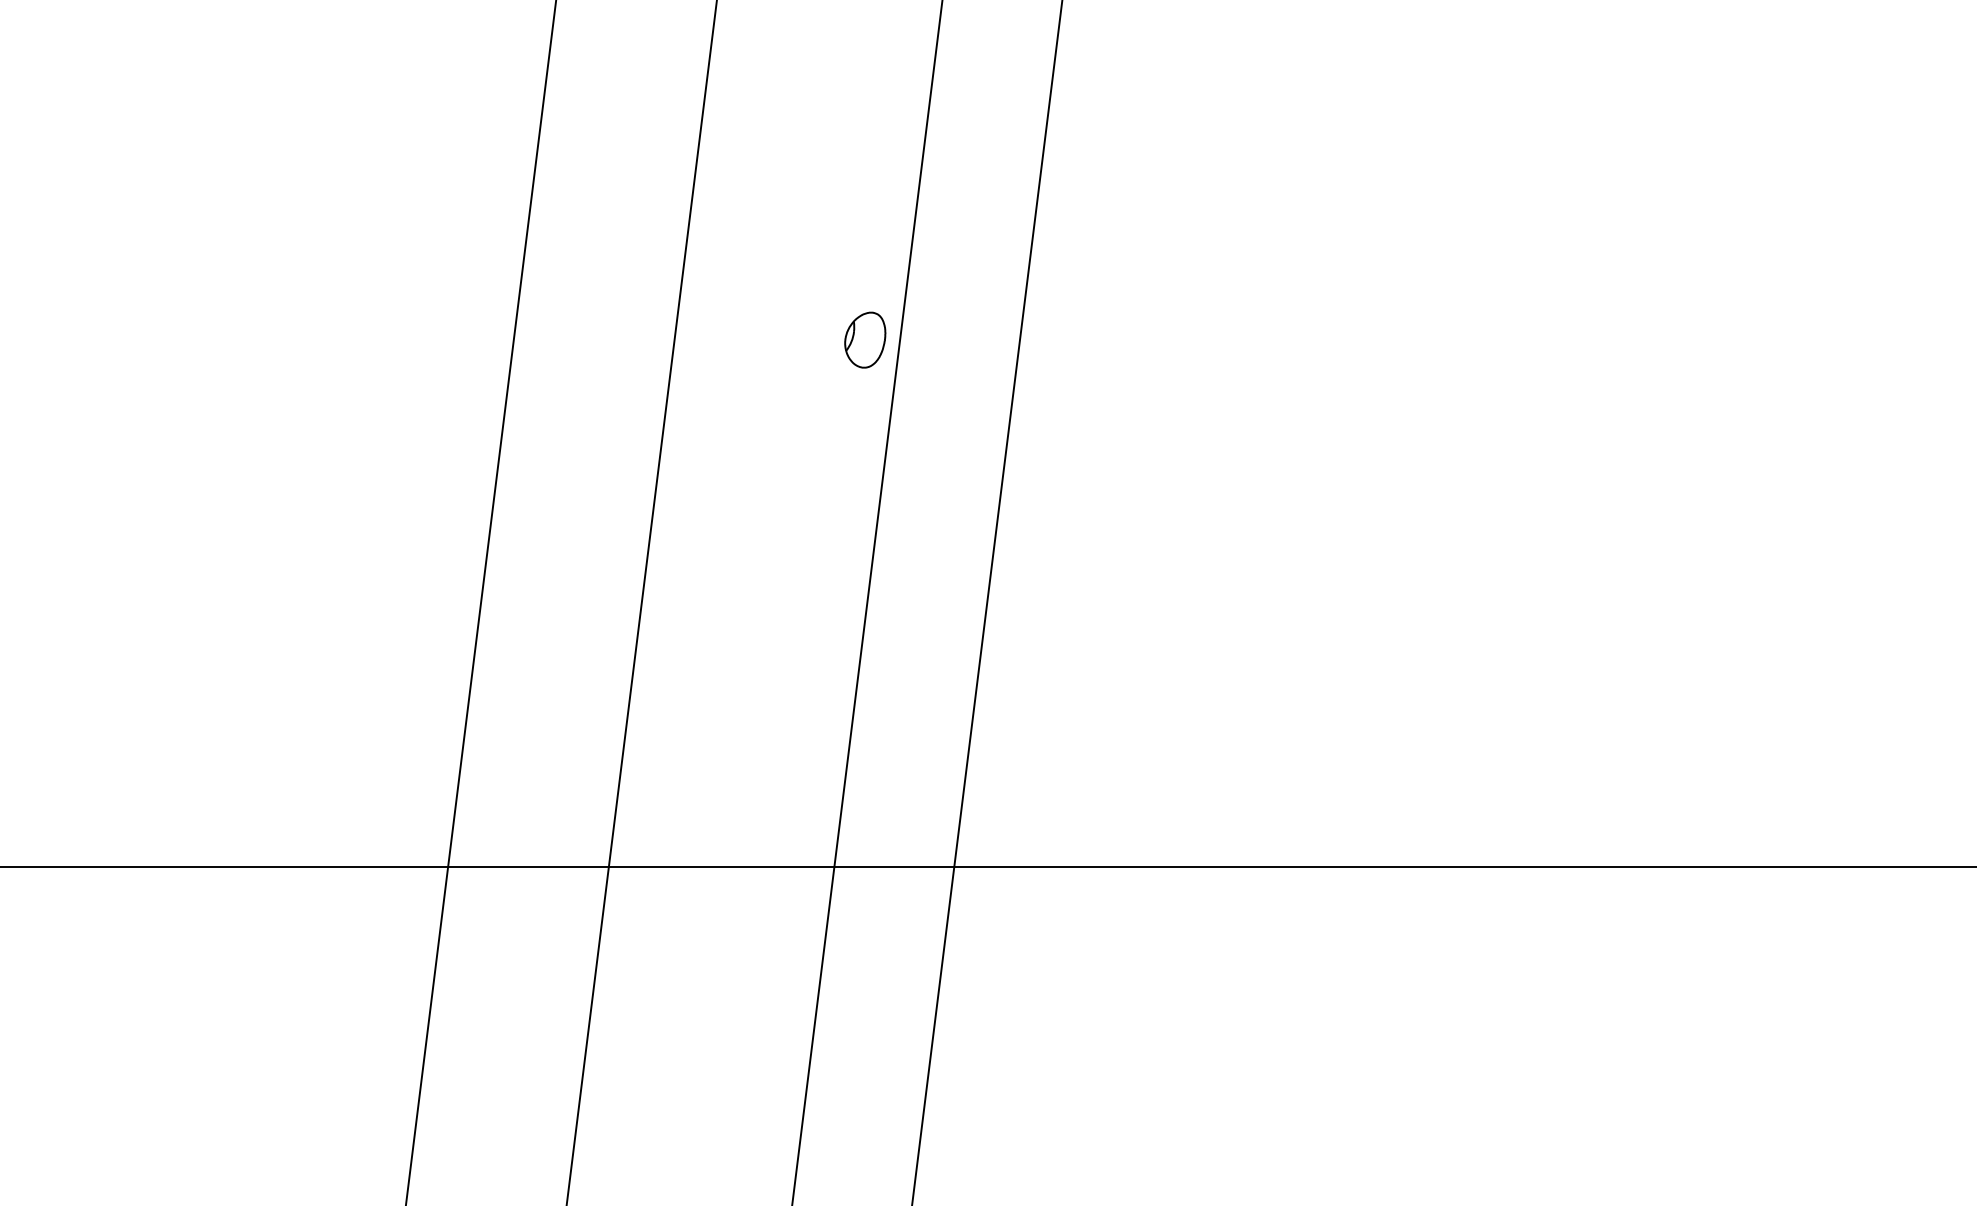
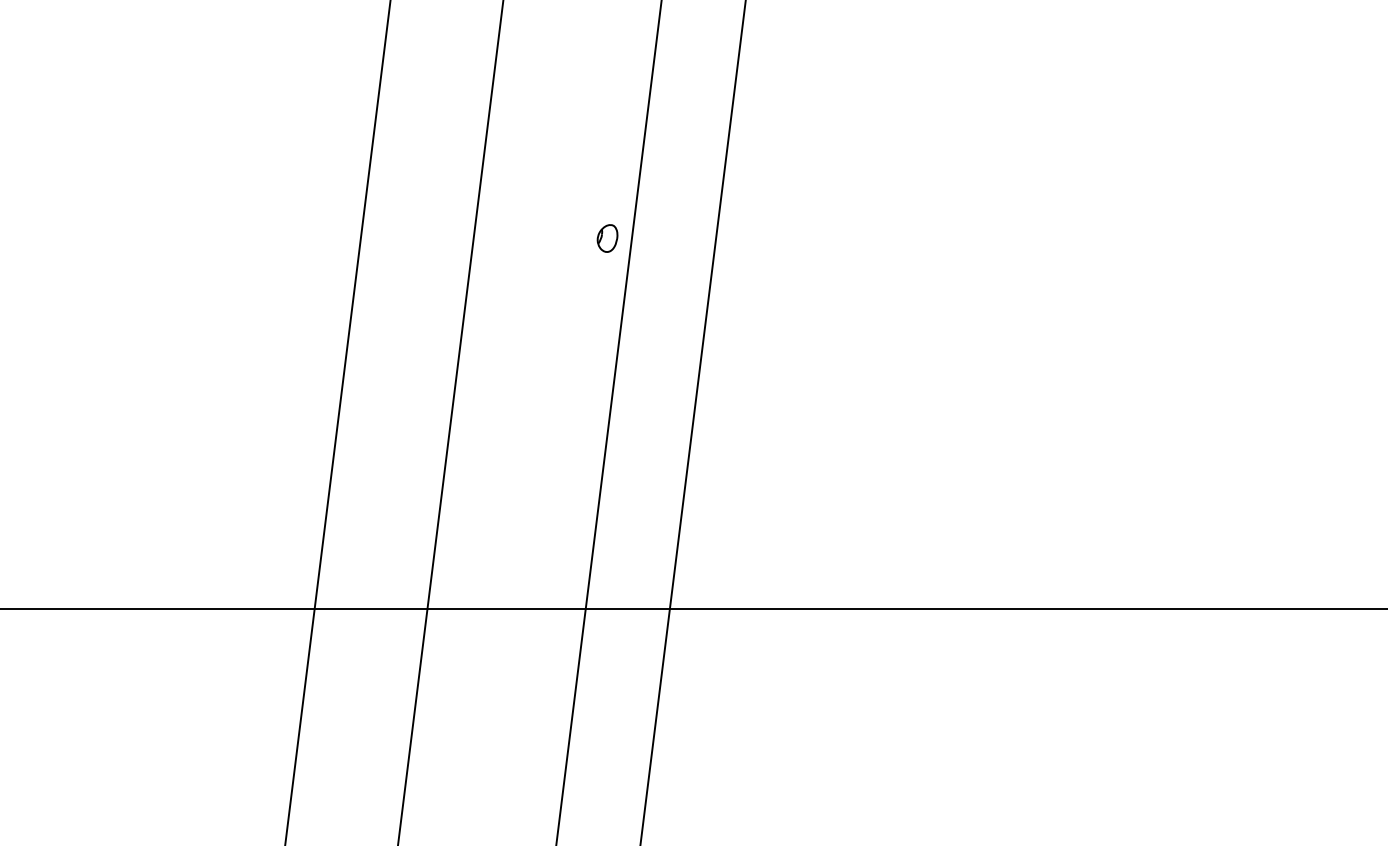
part: (865, 339) -> (607, 238), size x0.7

